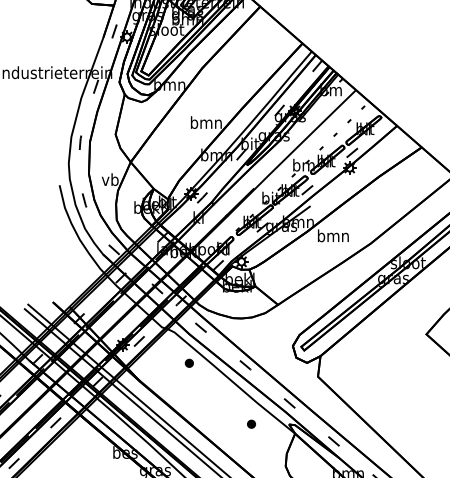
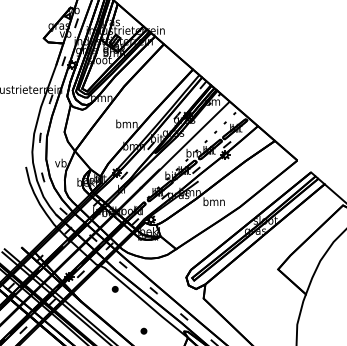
part: (250, 423) -> (143, 330), moved

